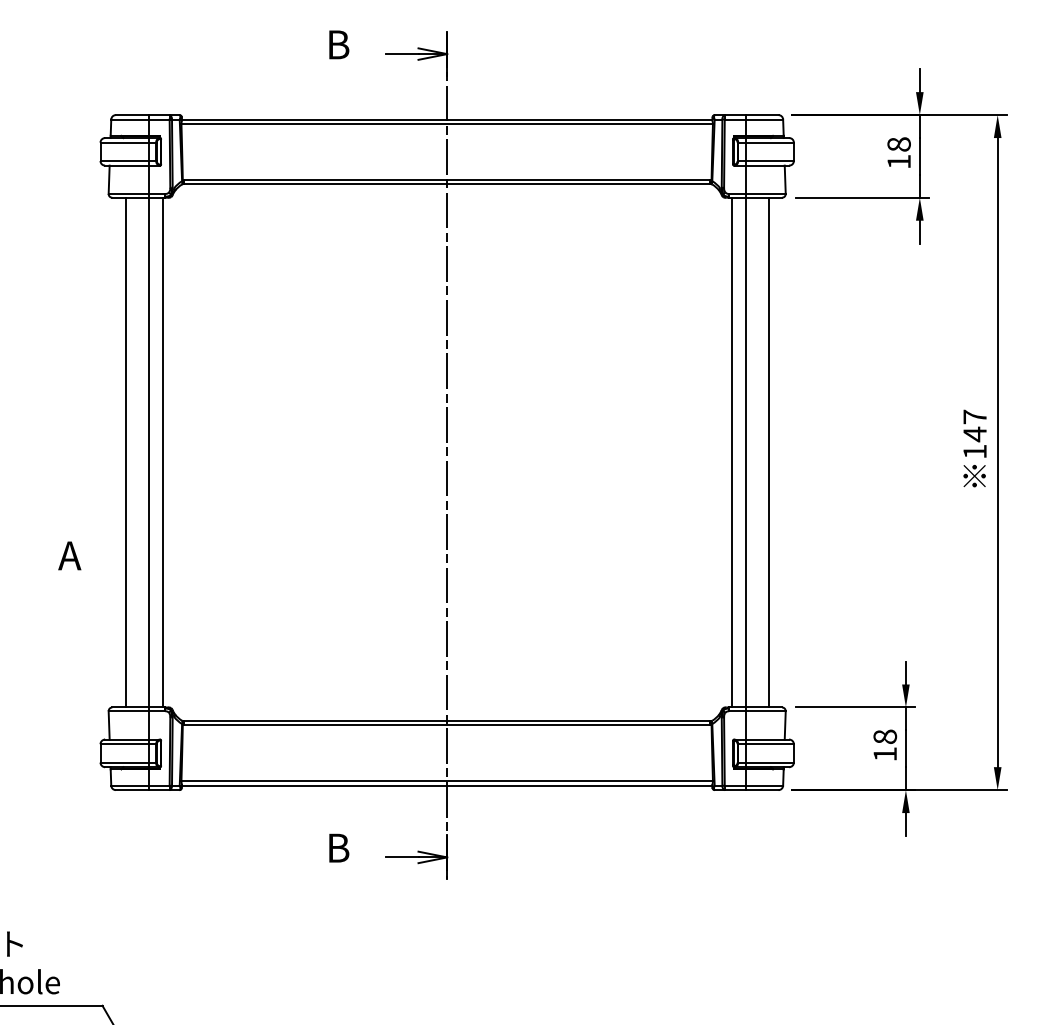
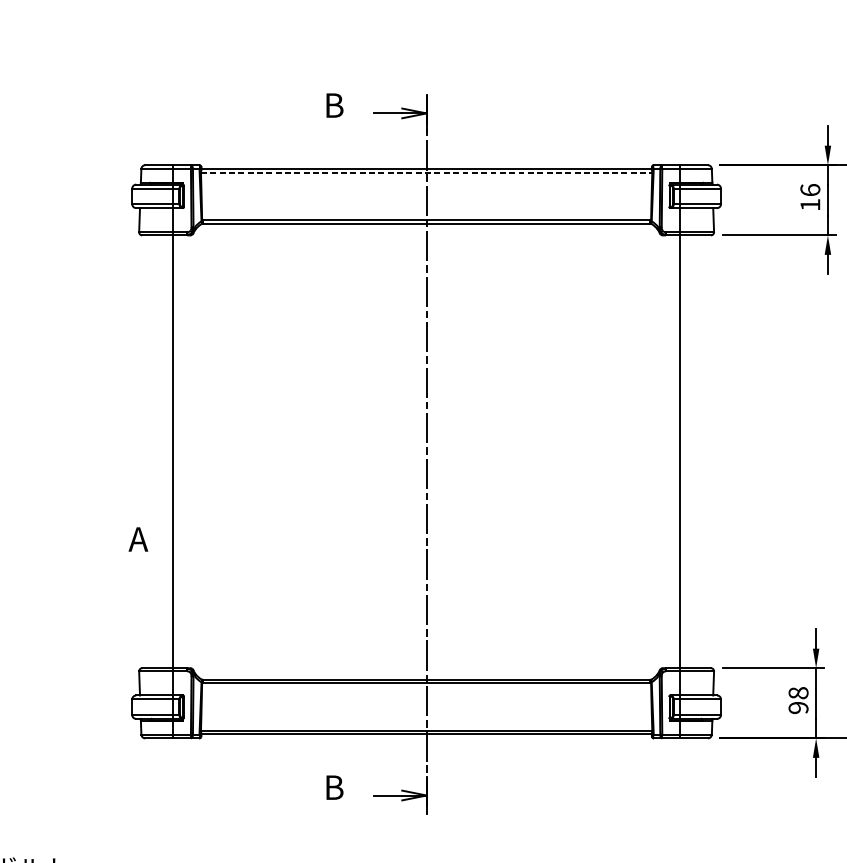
line: (447, 124) -> (426, 173), solid -> dashed
text: (898, 144) -> (809, 190), 18 -> 16
line: (125, 452) -> (153, 451), removed
line: (162, 452) -> (184, 451), removed
line: (731, 452) -> (668, 451), removed
line: (768, 452) -> (699, 451), removed
text: (69, 555) -> (138, 539), moved
text: (885, 754) -> (798, 708), 18 -> 98

